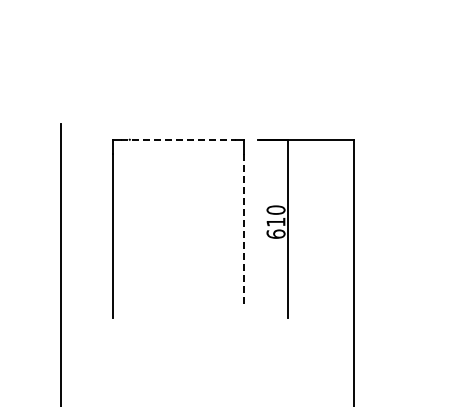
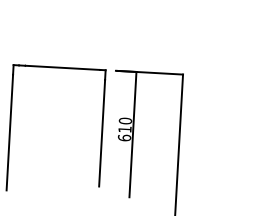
line: (178, 139) -> (59, 67), dashed -> solid
line: (243, 229) -> (101, 133), dashed -> solid

